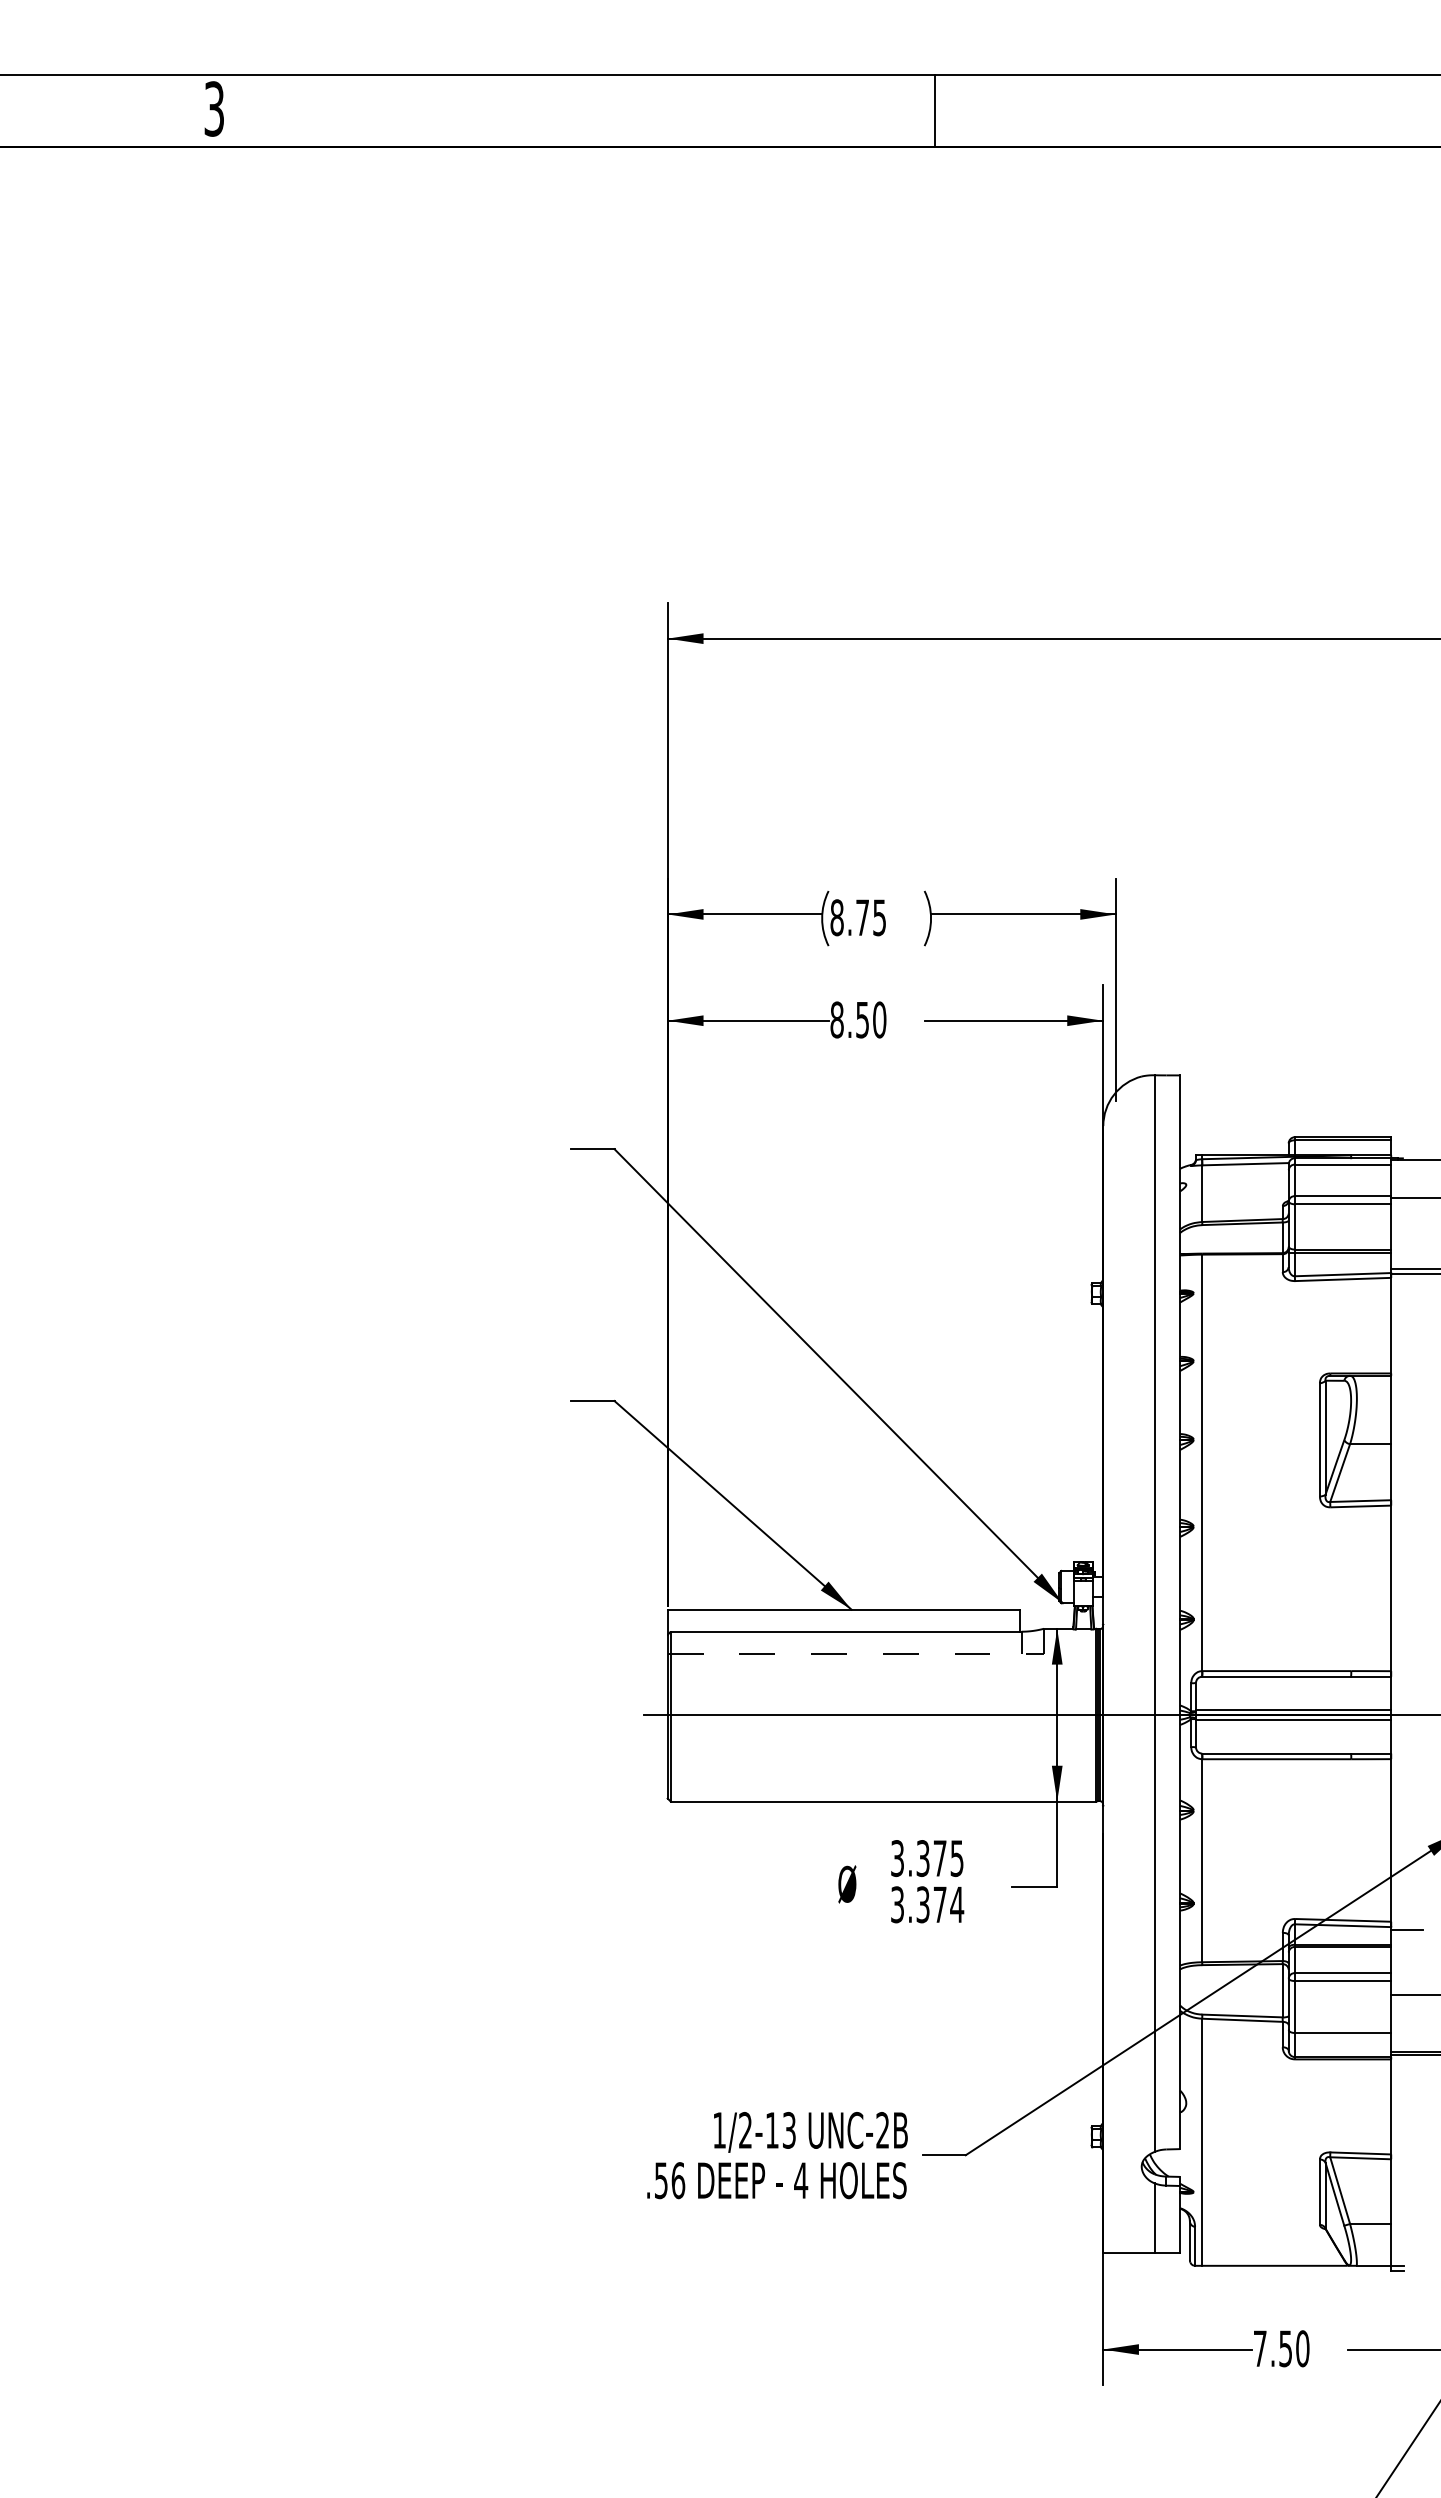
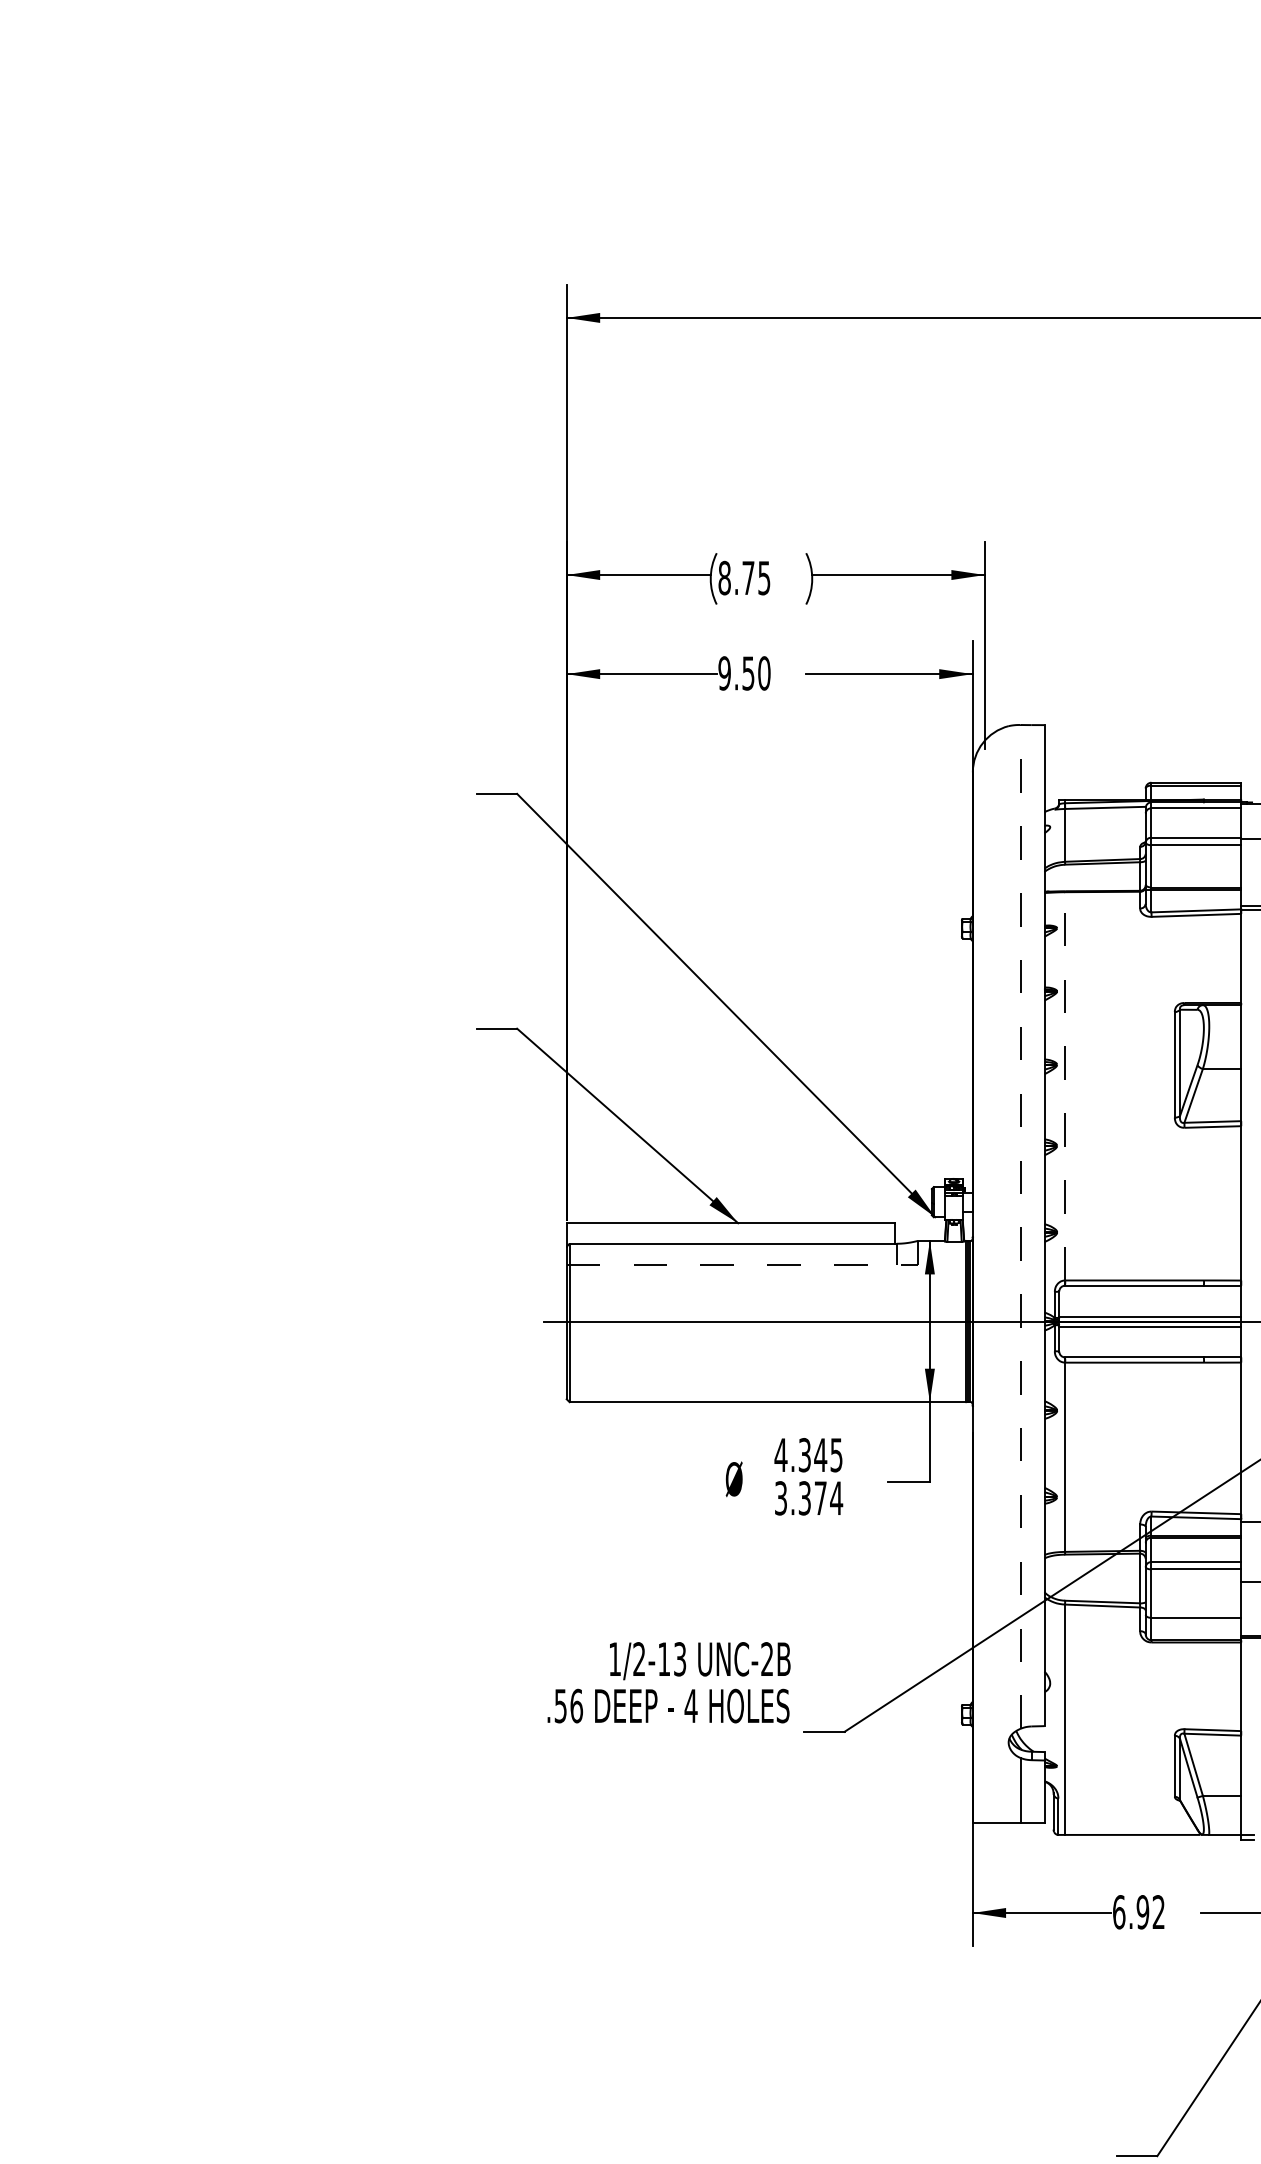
text: (836, 1019) -> (724, 672), 8.50 -> 9.50
line: (1202, 1462) -> (1065, 1085), solid -> dashed
line: (1154, 1613) -> (1020, 1226), solid -> dashed
text: (918, 1858) -> (800, 1455), 3.375 -> 4.345
text: (777, 2155) -> (669, 1682), moved
text: (1281, 2348) -> (1138, 1912), 7.50 -> 6.92

